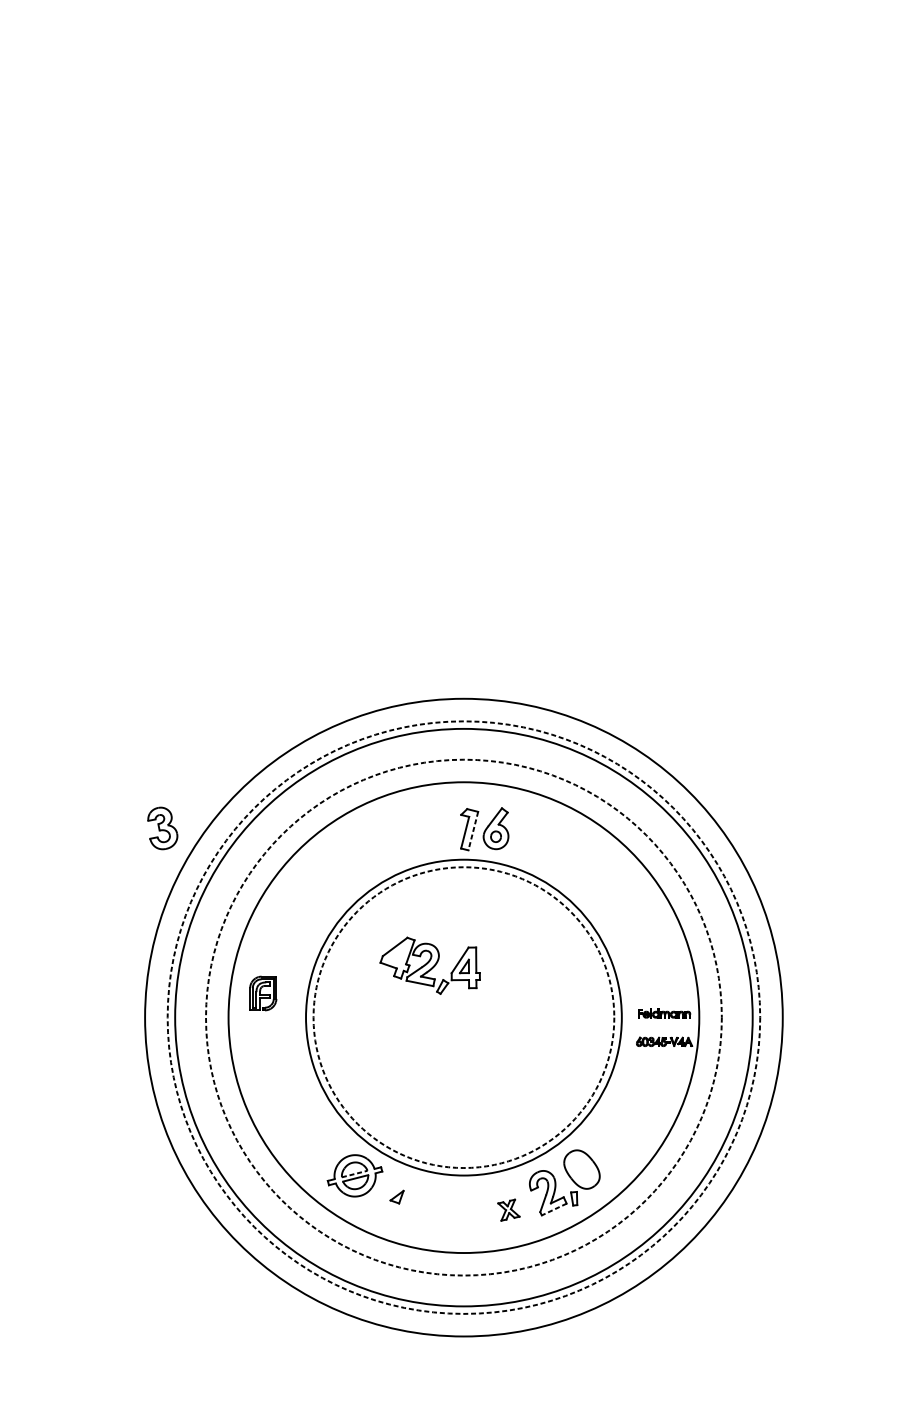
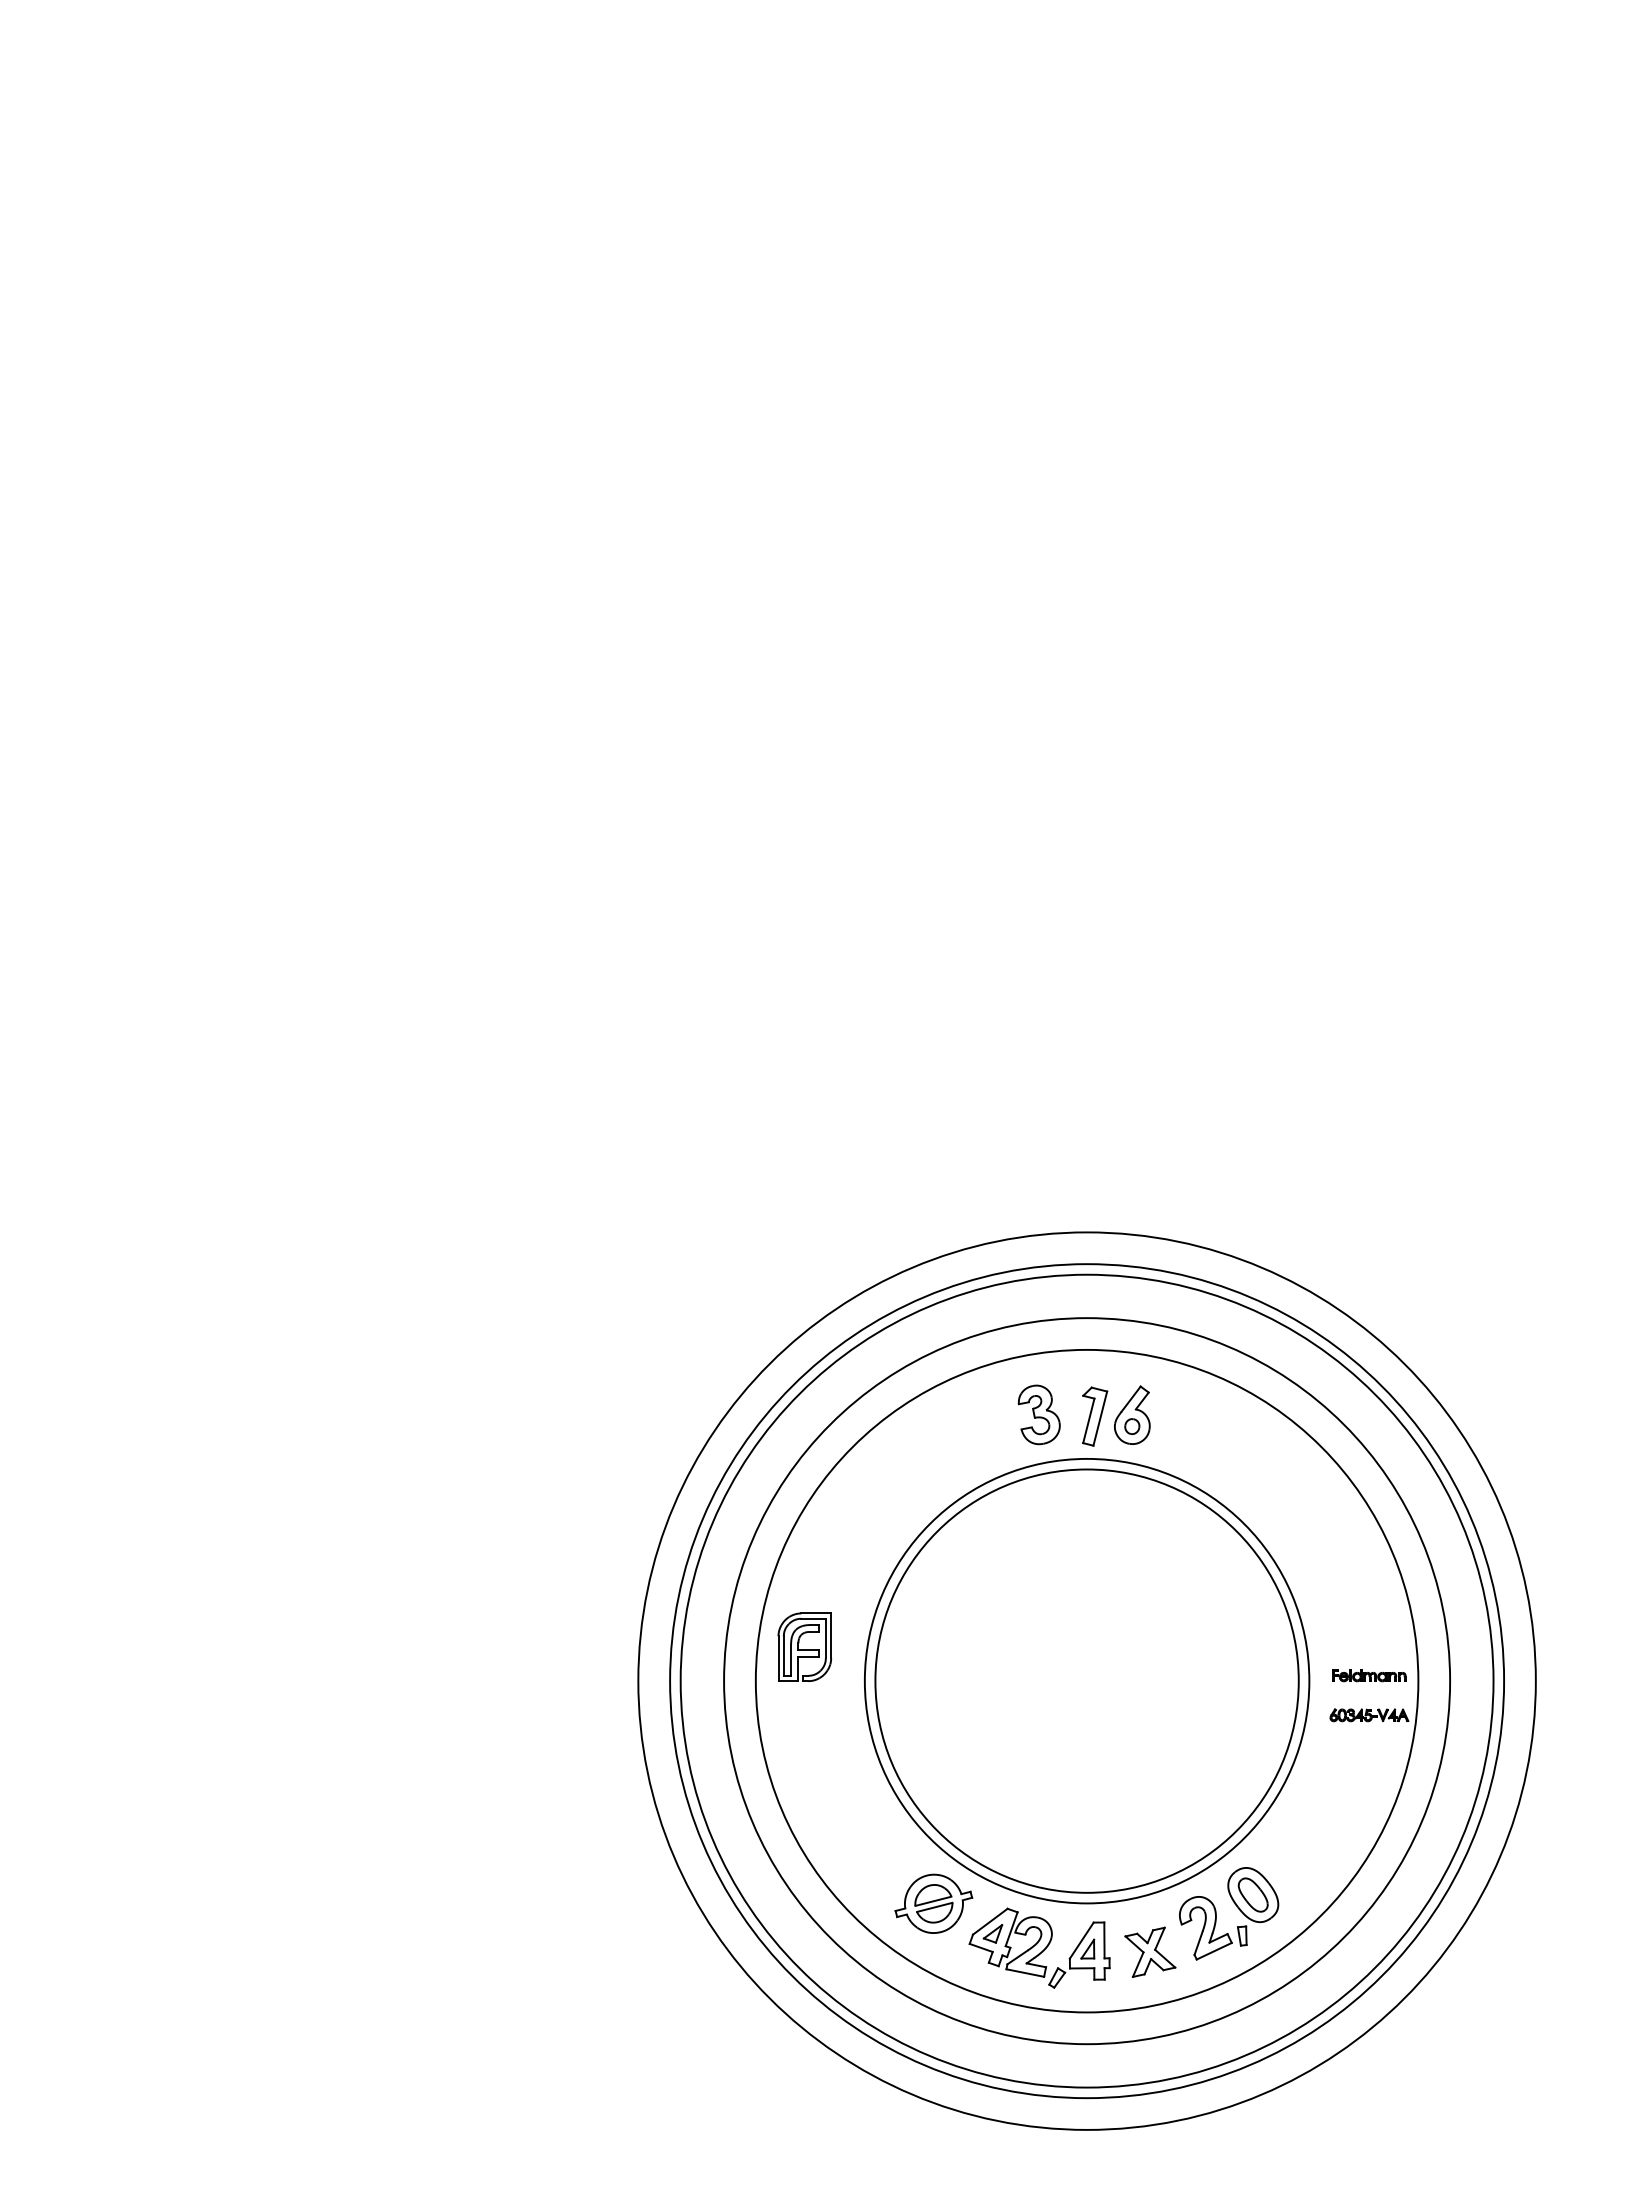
part: (162, 828) -> (1038, 1414), moved
line: (473, 831) -> (1100, 1418), dashed -> solid
part: (430, 965) -> (1039, 1947), moved
part: (263, 993) -> (804, 1646), size x1.43
circle: (463, 1017) -> (1086, 1680), dashed -> solid
circle: (464, 1017) -> (1087, 1681), dashed -> solid
circle: (464, 1017) -> (1087, 1681), dashed -> solid
part: (581, 1169) -> (1252, 1894), added
line: (354, 1174) -> (933, 1901), dashed -> solid
part: (508, 1209) -> (1150, 1951), size x1.67
line: (553, 1209) -> (1213, 1951), dashed -> solid

